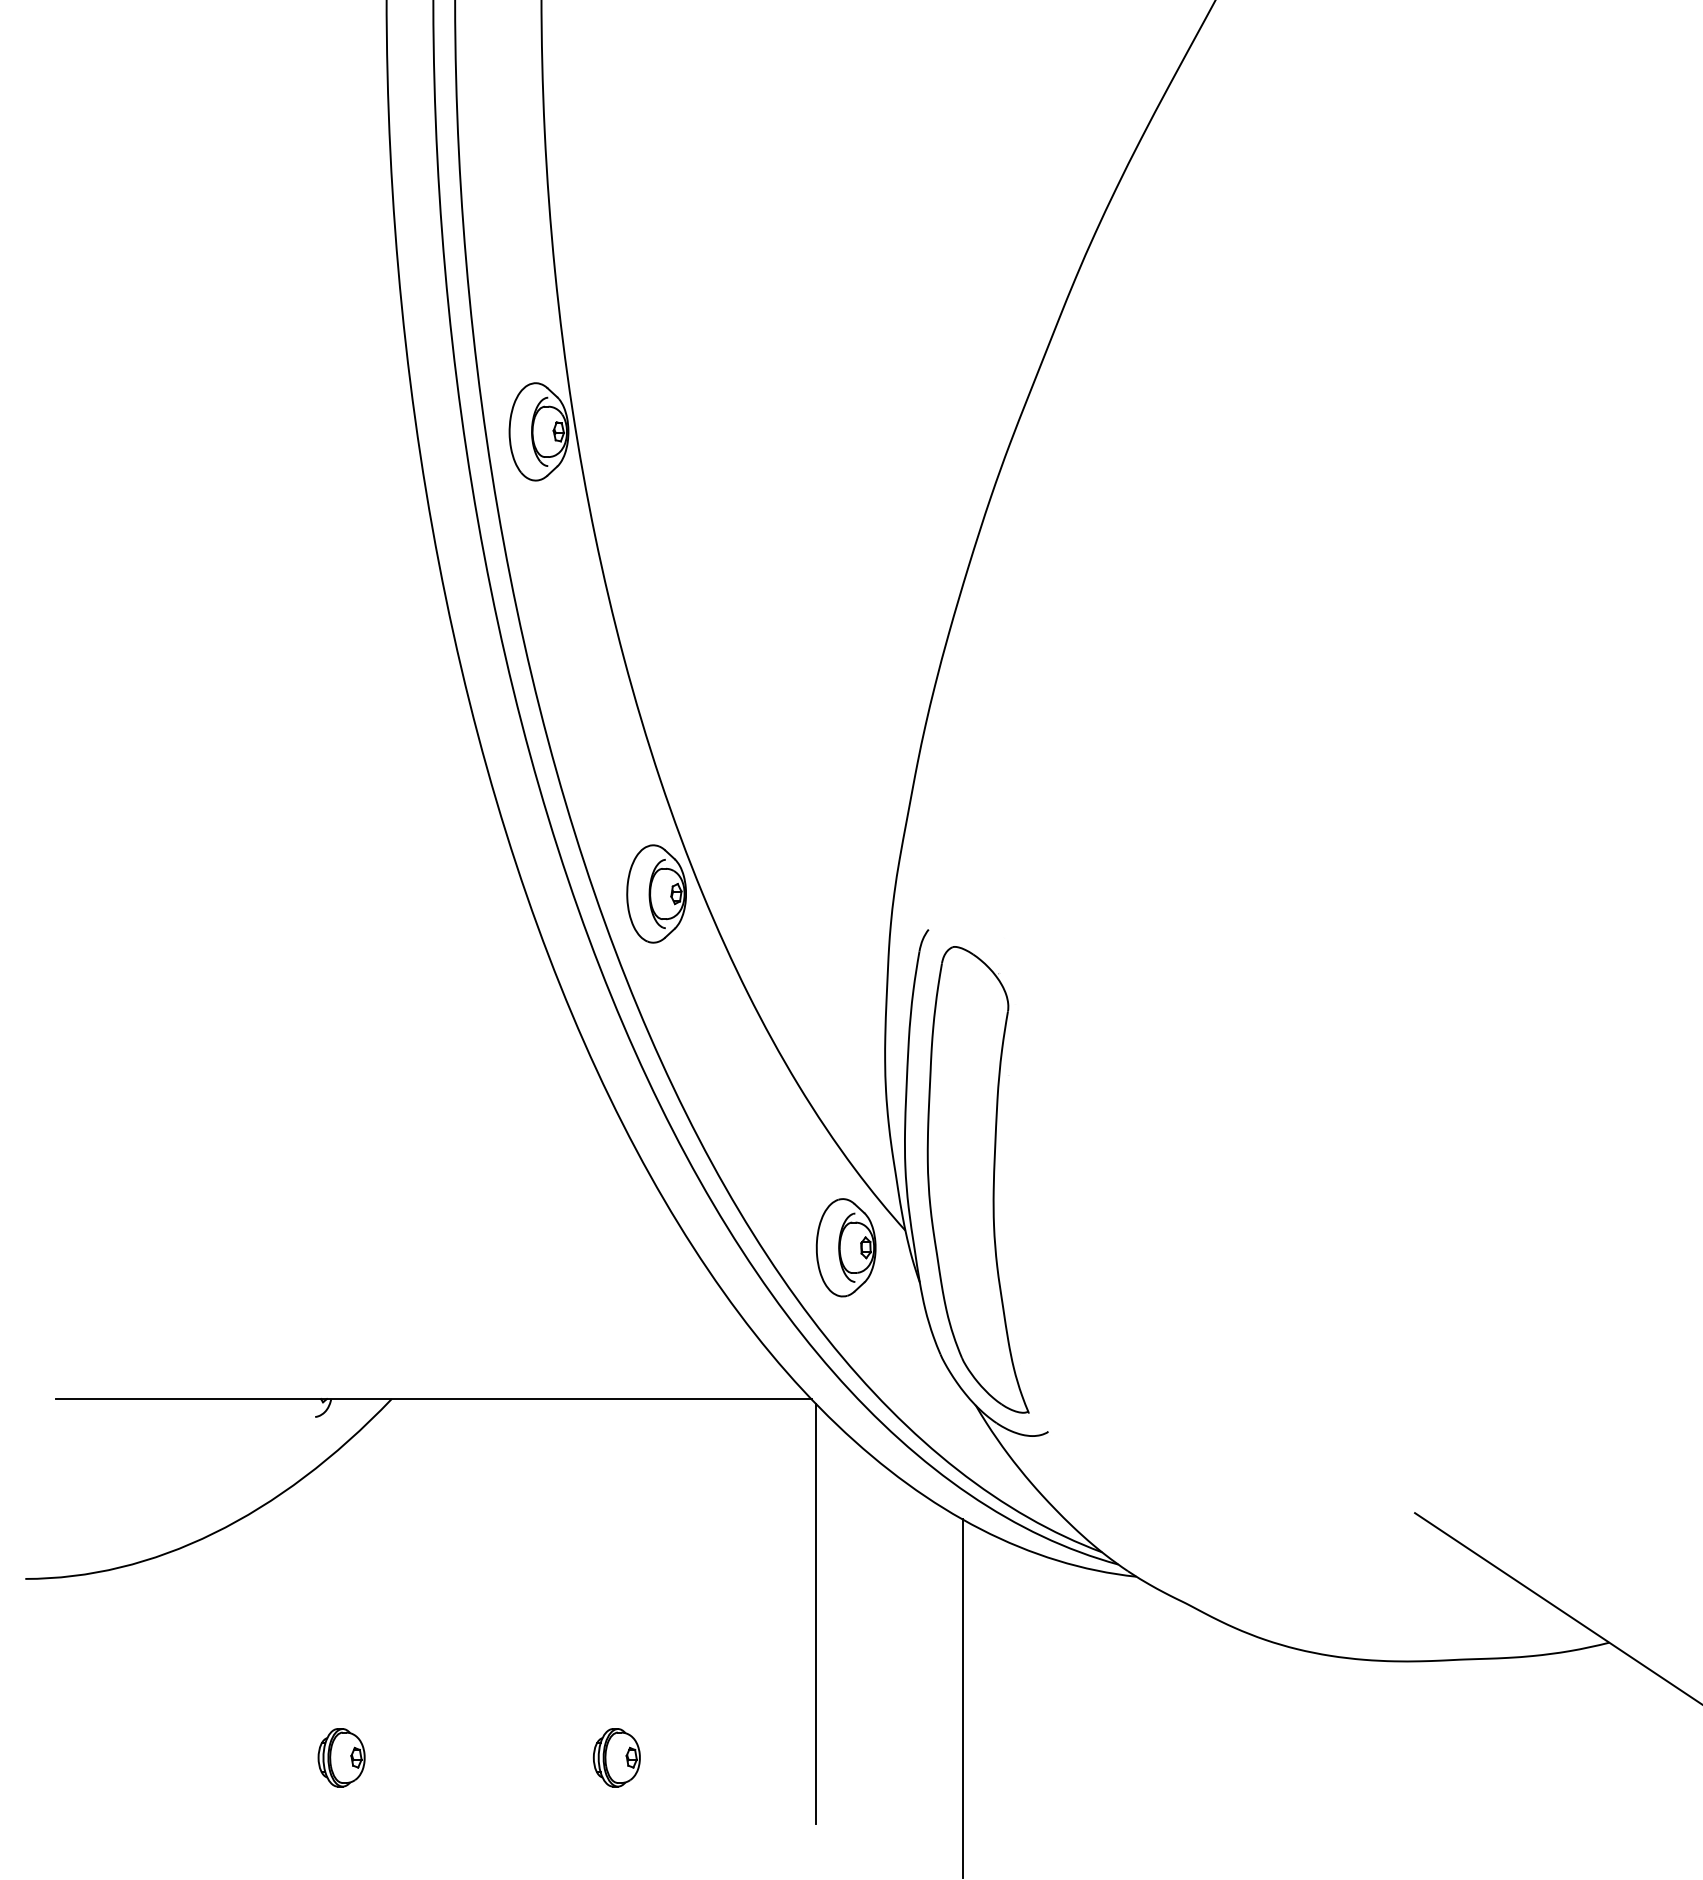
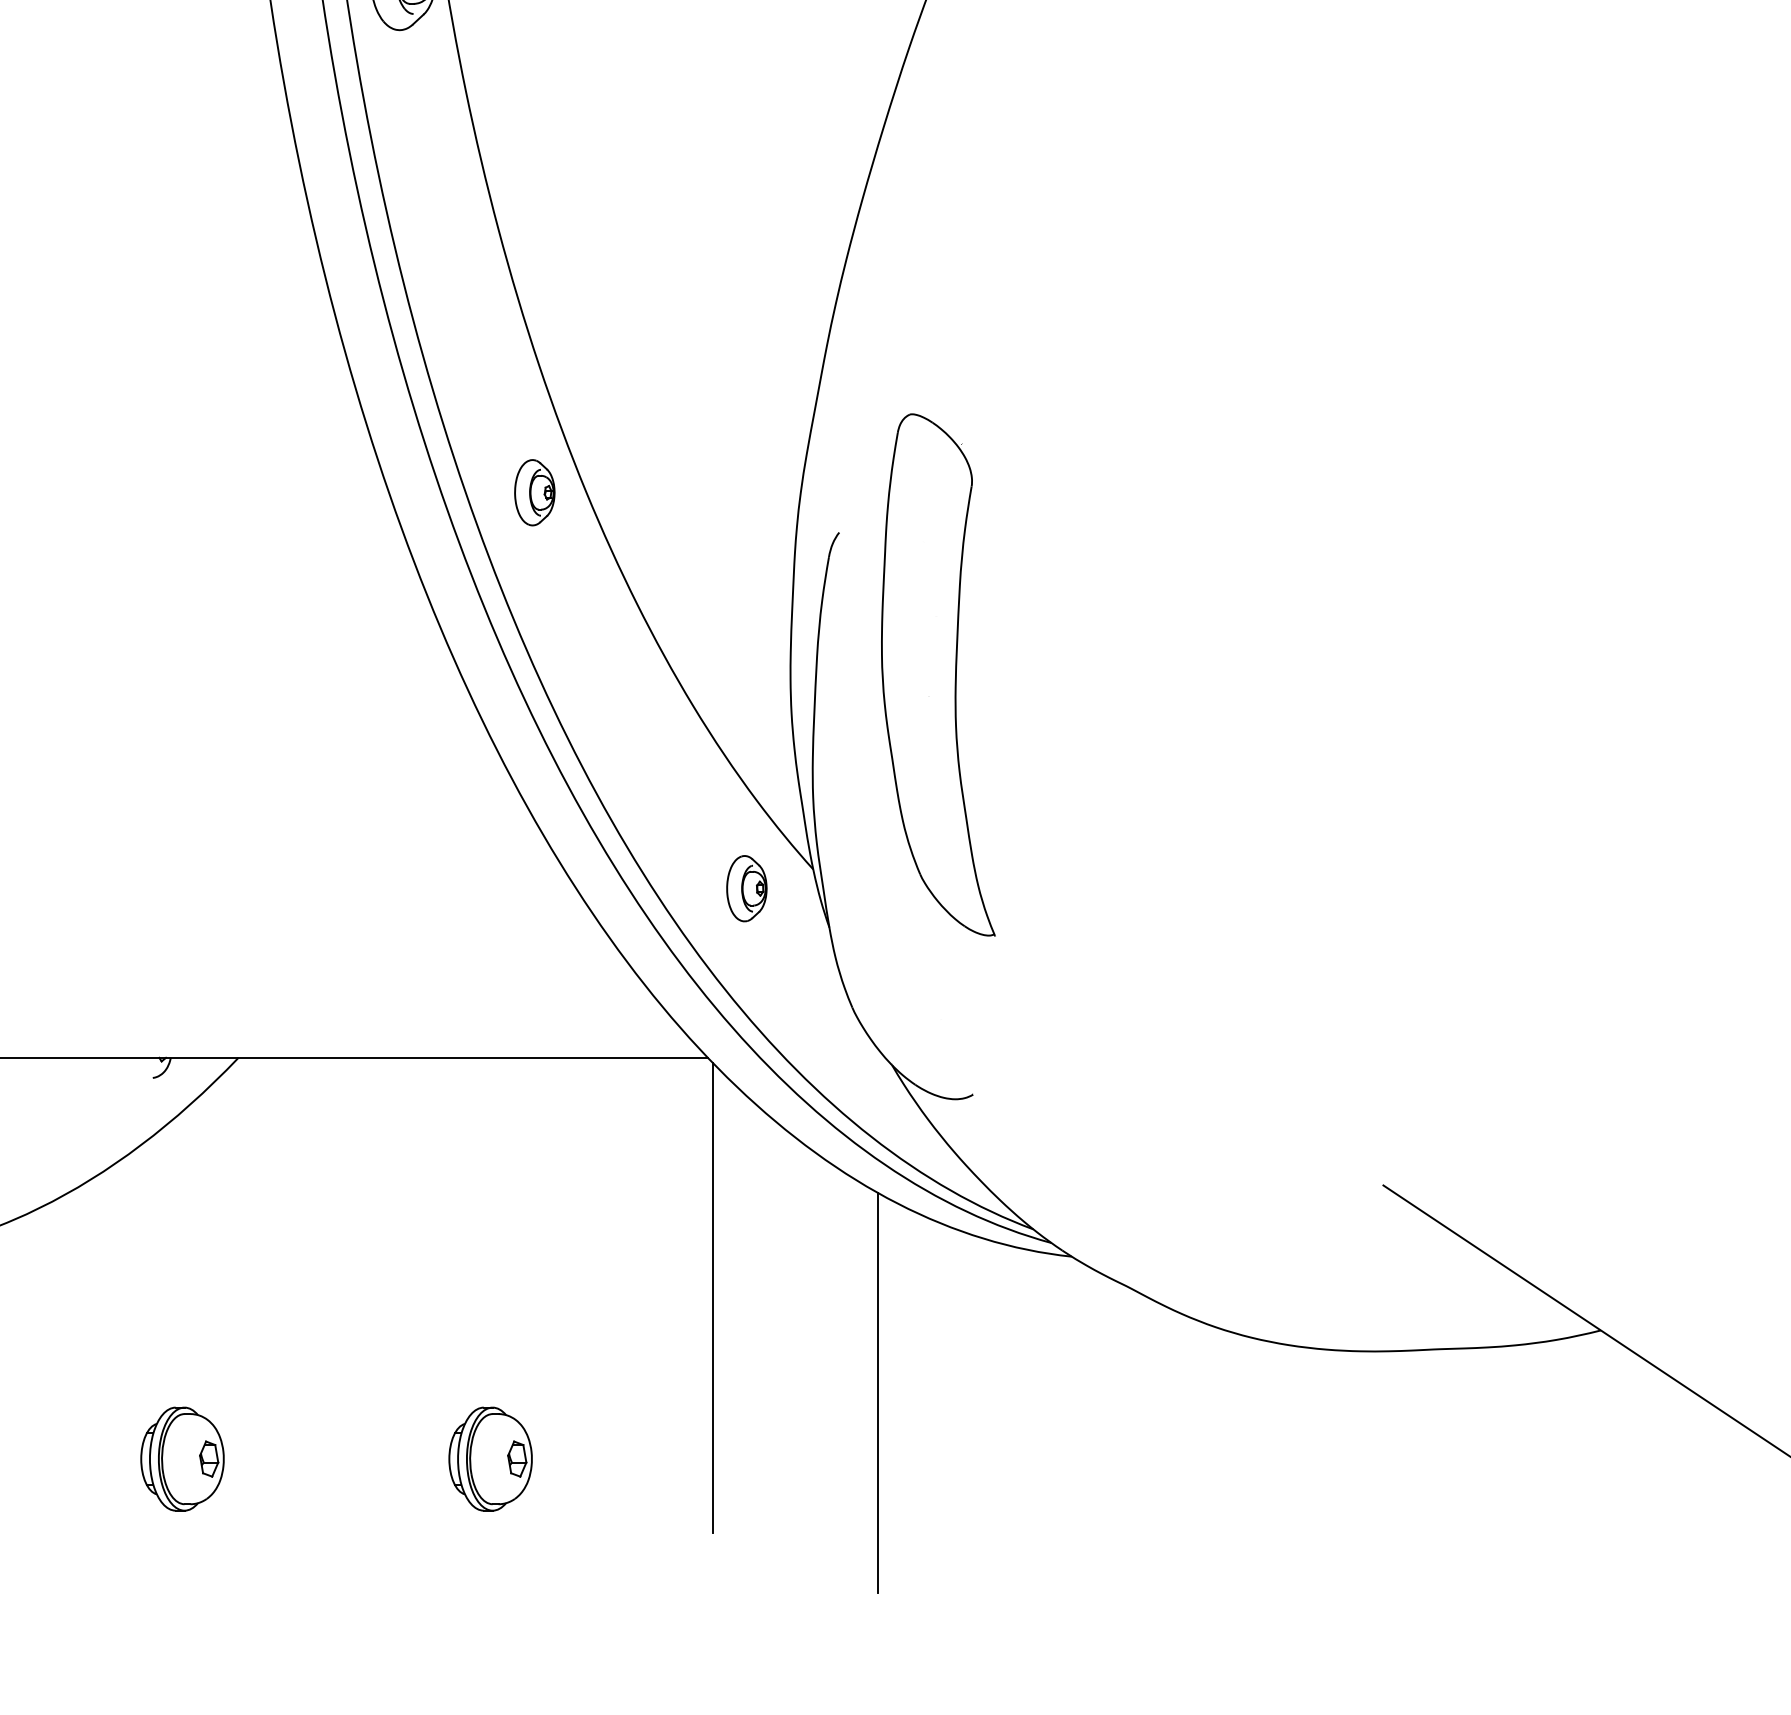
part: (656, 893) -> (534, 492), size x0.6
part: (977, 1179) -> (937, 674), moved
part: (845, 1247) -> (746, 888), size x0.6
part: (341, 1757) -> (182, 1458), size x1.6
part: (616, 1757) -> (489, 1458), size x1.6

